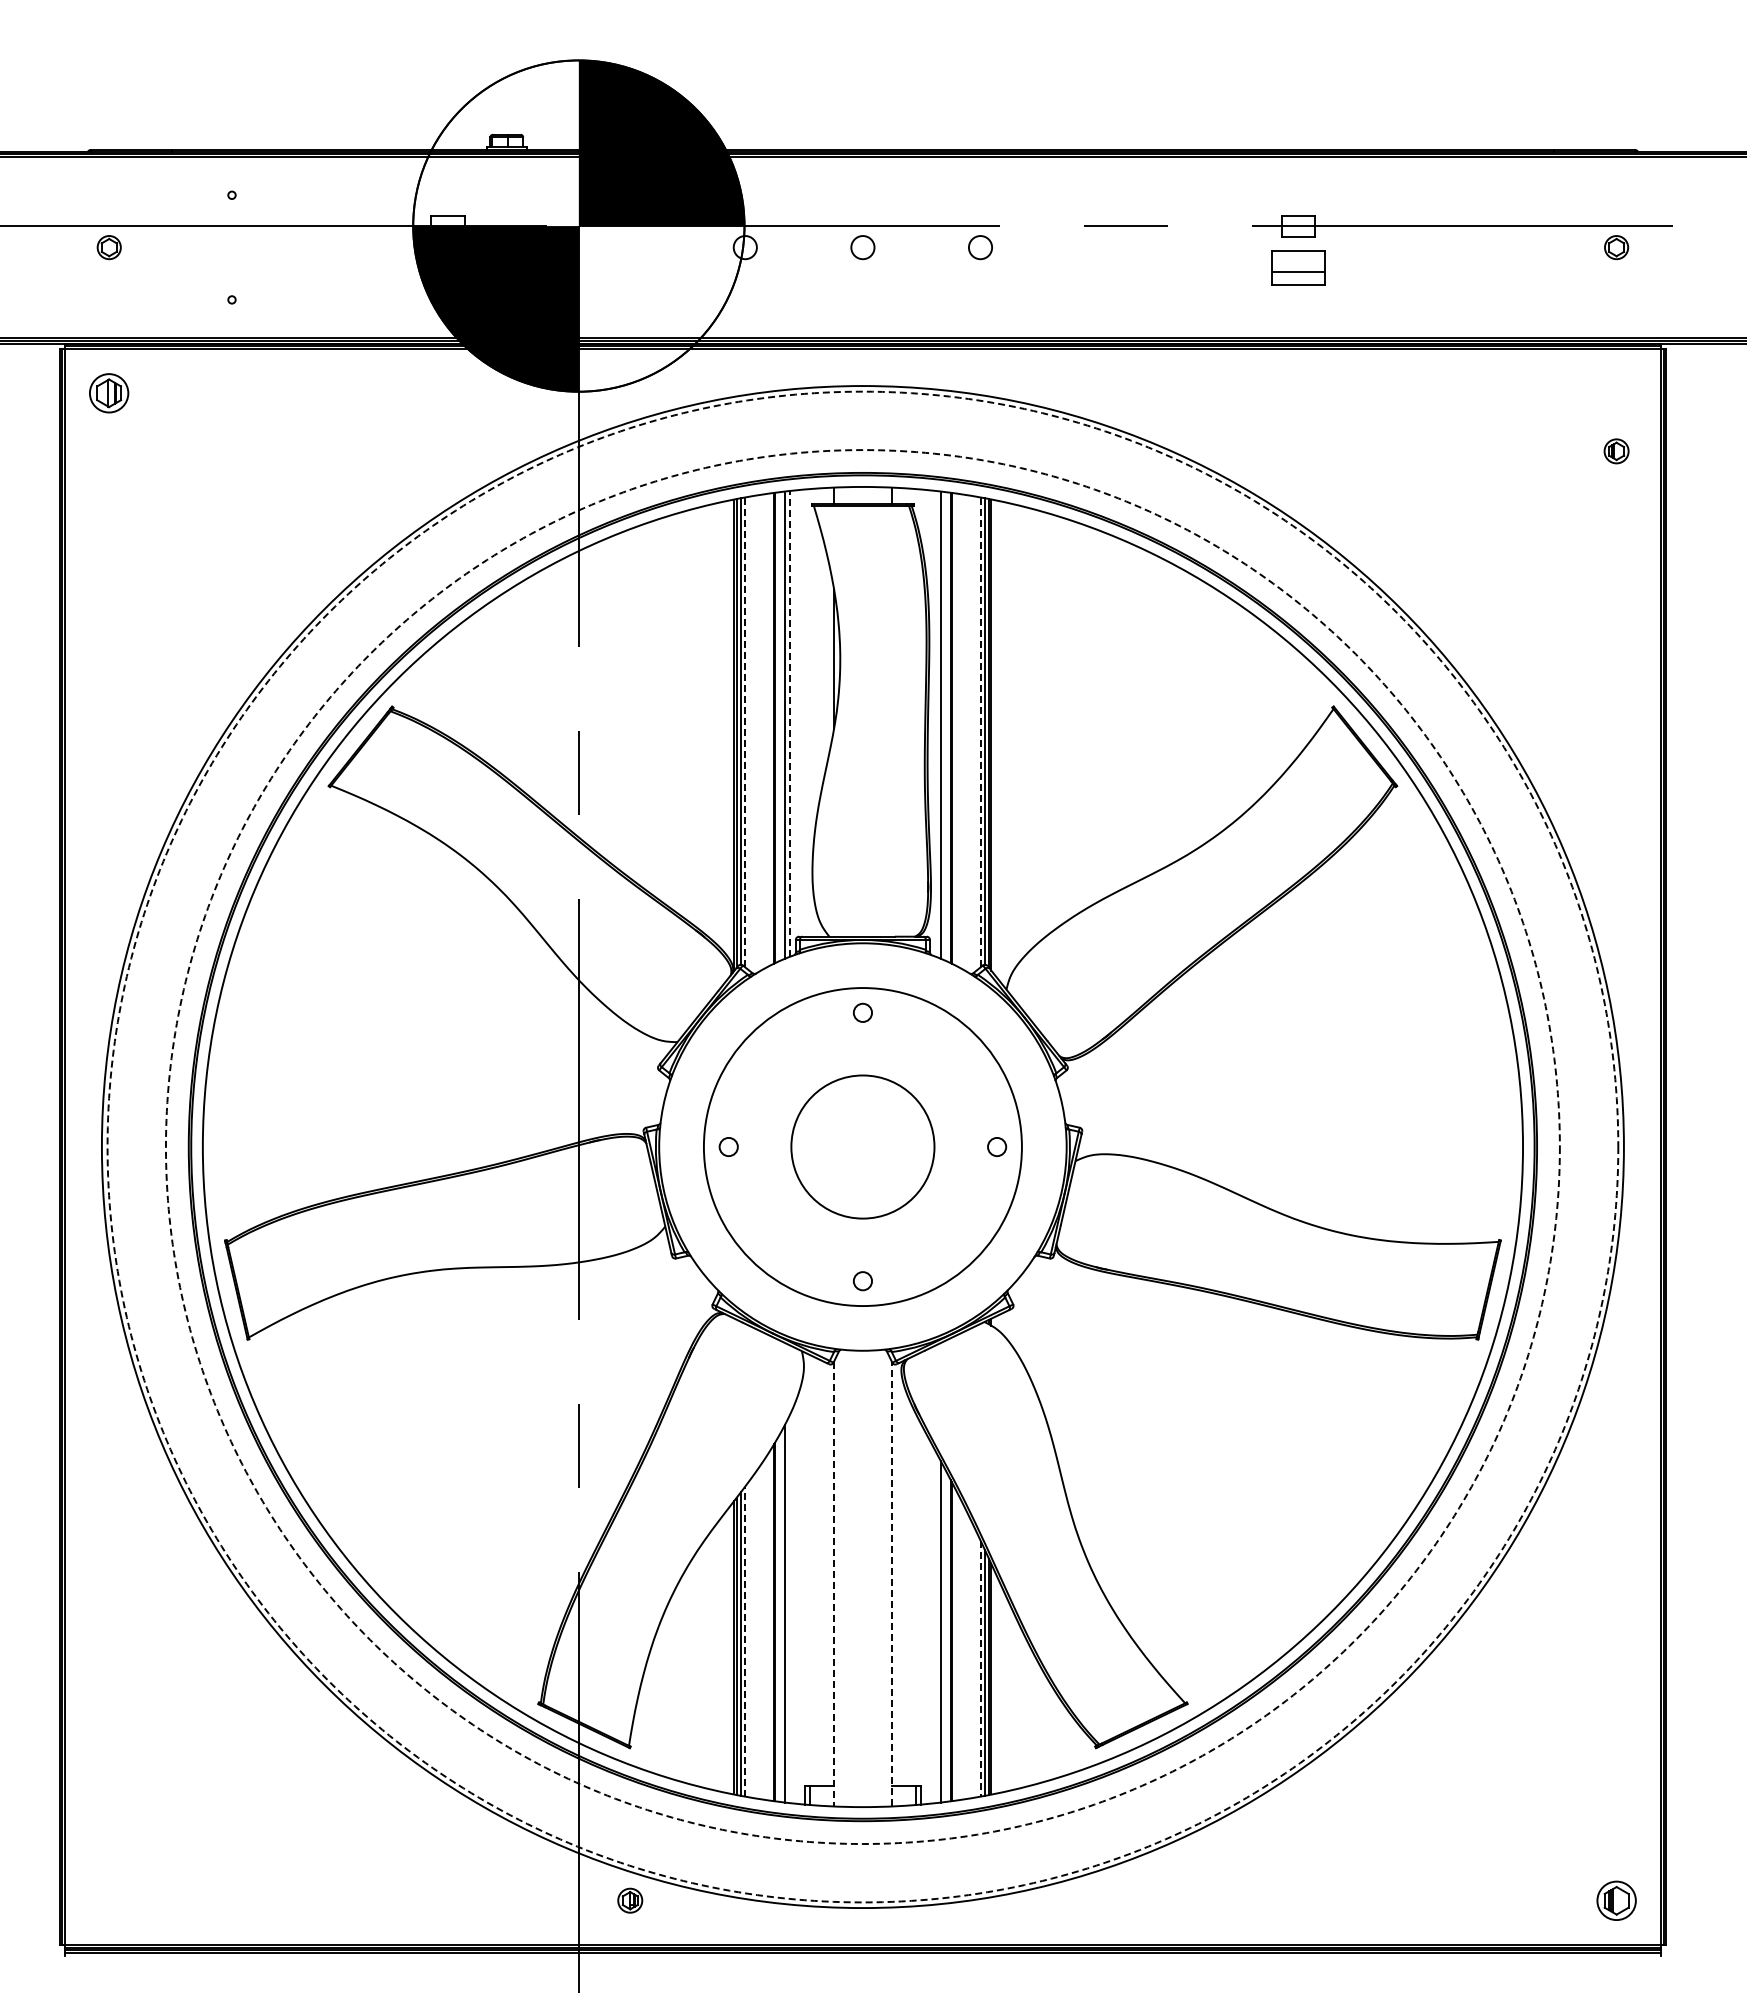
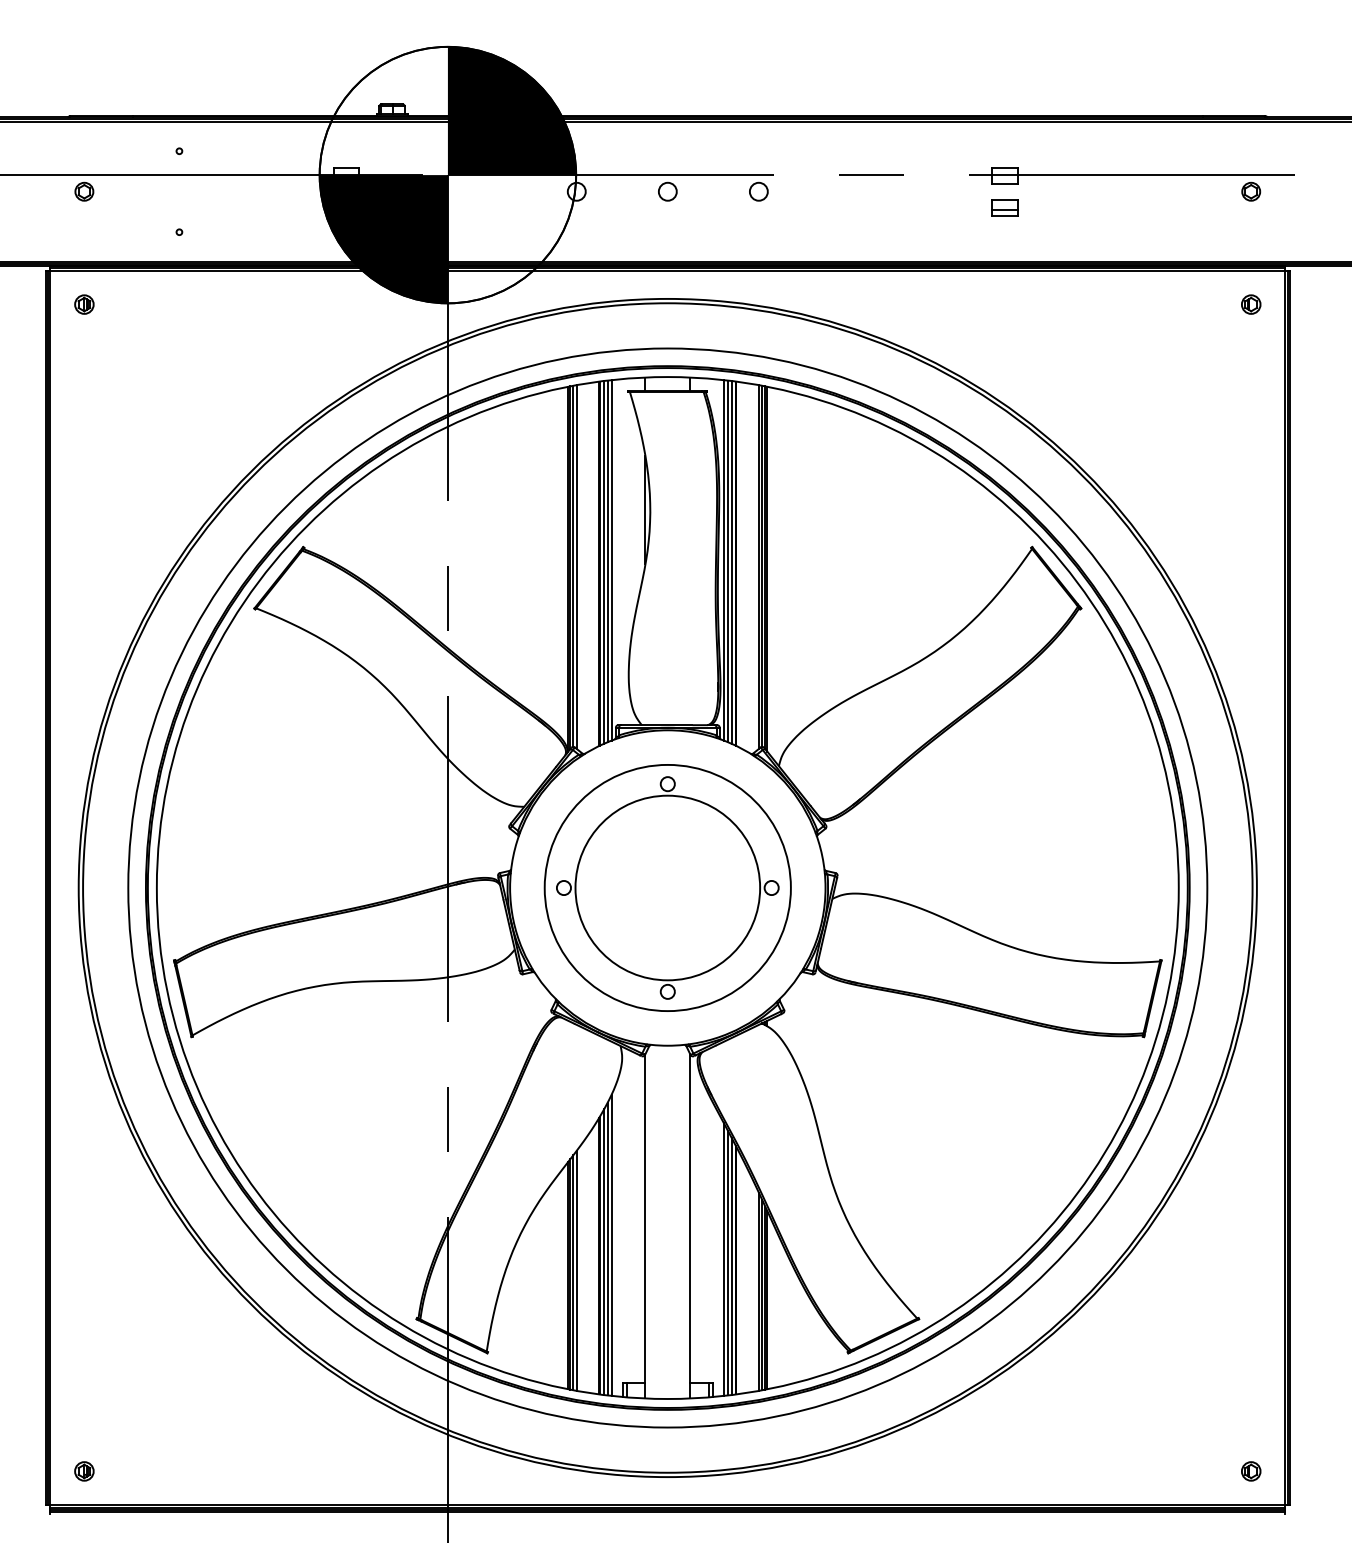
part: (1298, 268) -> (1004, 207), size x0.62
part: (109, 393) -> (84, 304), size x0.62
part: (1616, 451) -> (1251, 304), moved
line: (790, 723) -> (611, 560), dashed -> solid
line: (935, 723) -> (723, 560), added
line: (780, 726) -> (604, 562), added
line: (945, 726) -> (731, 562), added
line: (745, 732) -> (576, 567), dashed -> solid
line: (980, 732) -> (758, 567), dashed -> solid
circle: (862, 1146) -> (667, 887), dashed -> solid
circle: (862, 1146) -> (667, 887), size x1.67
circle: (862, 1147) -> (667, 888), dashed -> solid
line: (891, 1583) -> (689, 1225), dashed -> solid
line: (833, 1584) -> (645, 1226), dashed -> solid
line: (790, 1608) -> (611, 1245), added
line: (780, 1617) -> (604, 1252), added
line: (935, 1627) -> (723, 1259), added
line: (945, 1635) -> (731, 1266), added
line: (745, 1641) -> (576, 1270), dashed -> solid
line: (980, 1668) -> (758, 1291), dashed -> solid
part: (630, 1900) -> (84, 1471), moved
part: (1616, 1900) -> (1251, 1471), size x0.62

